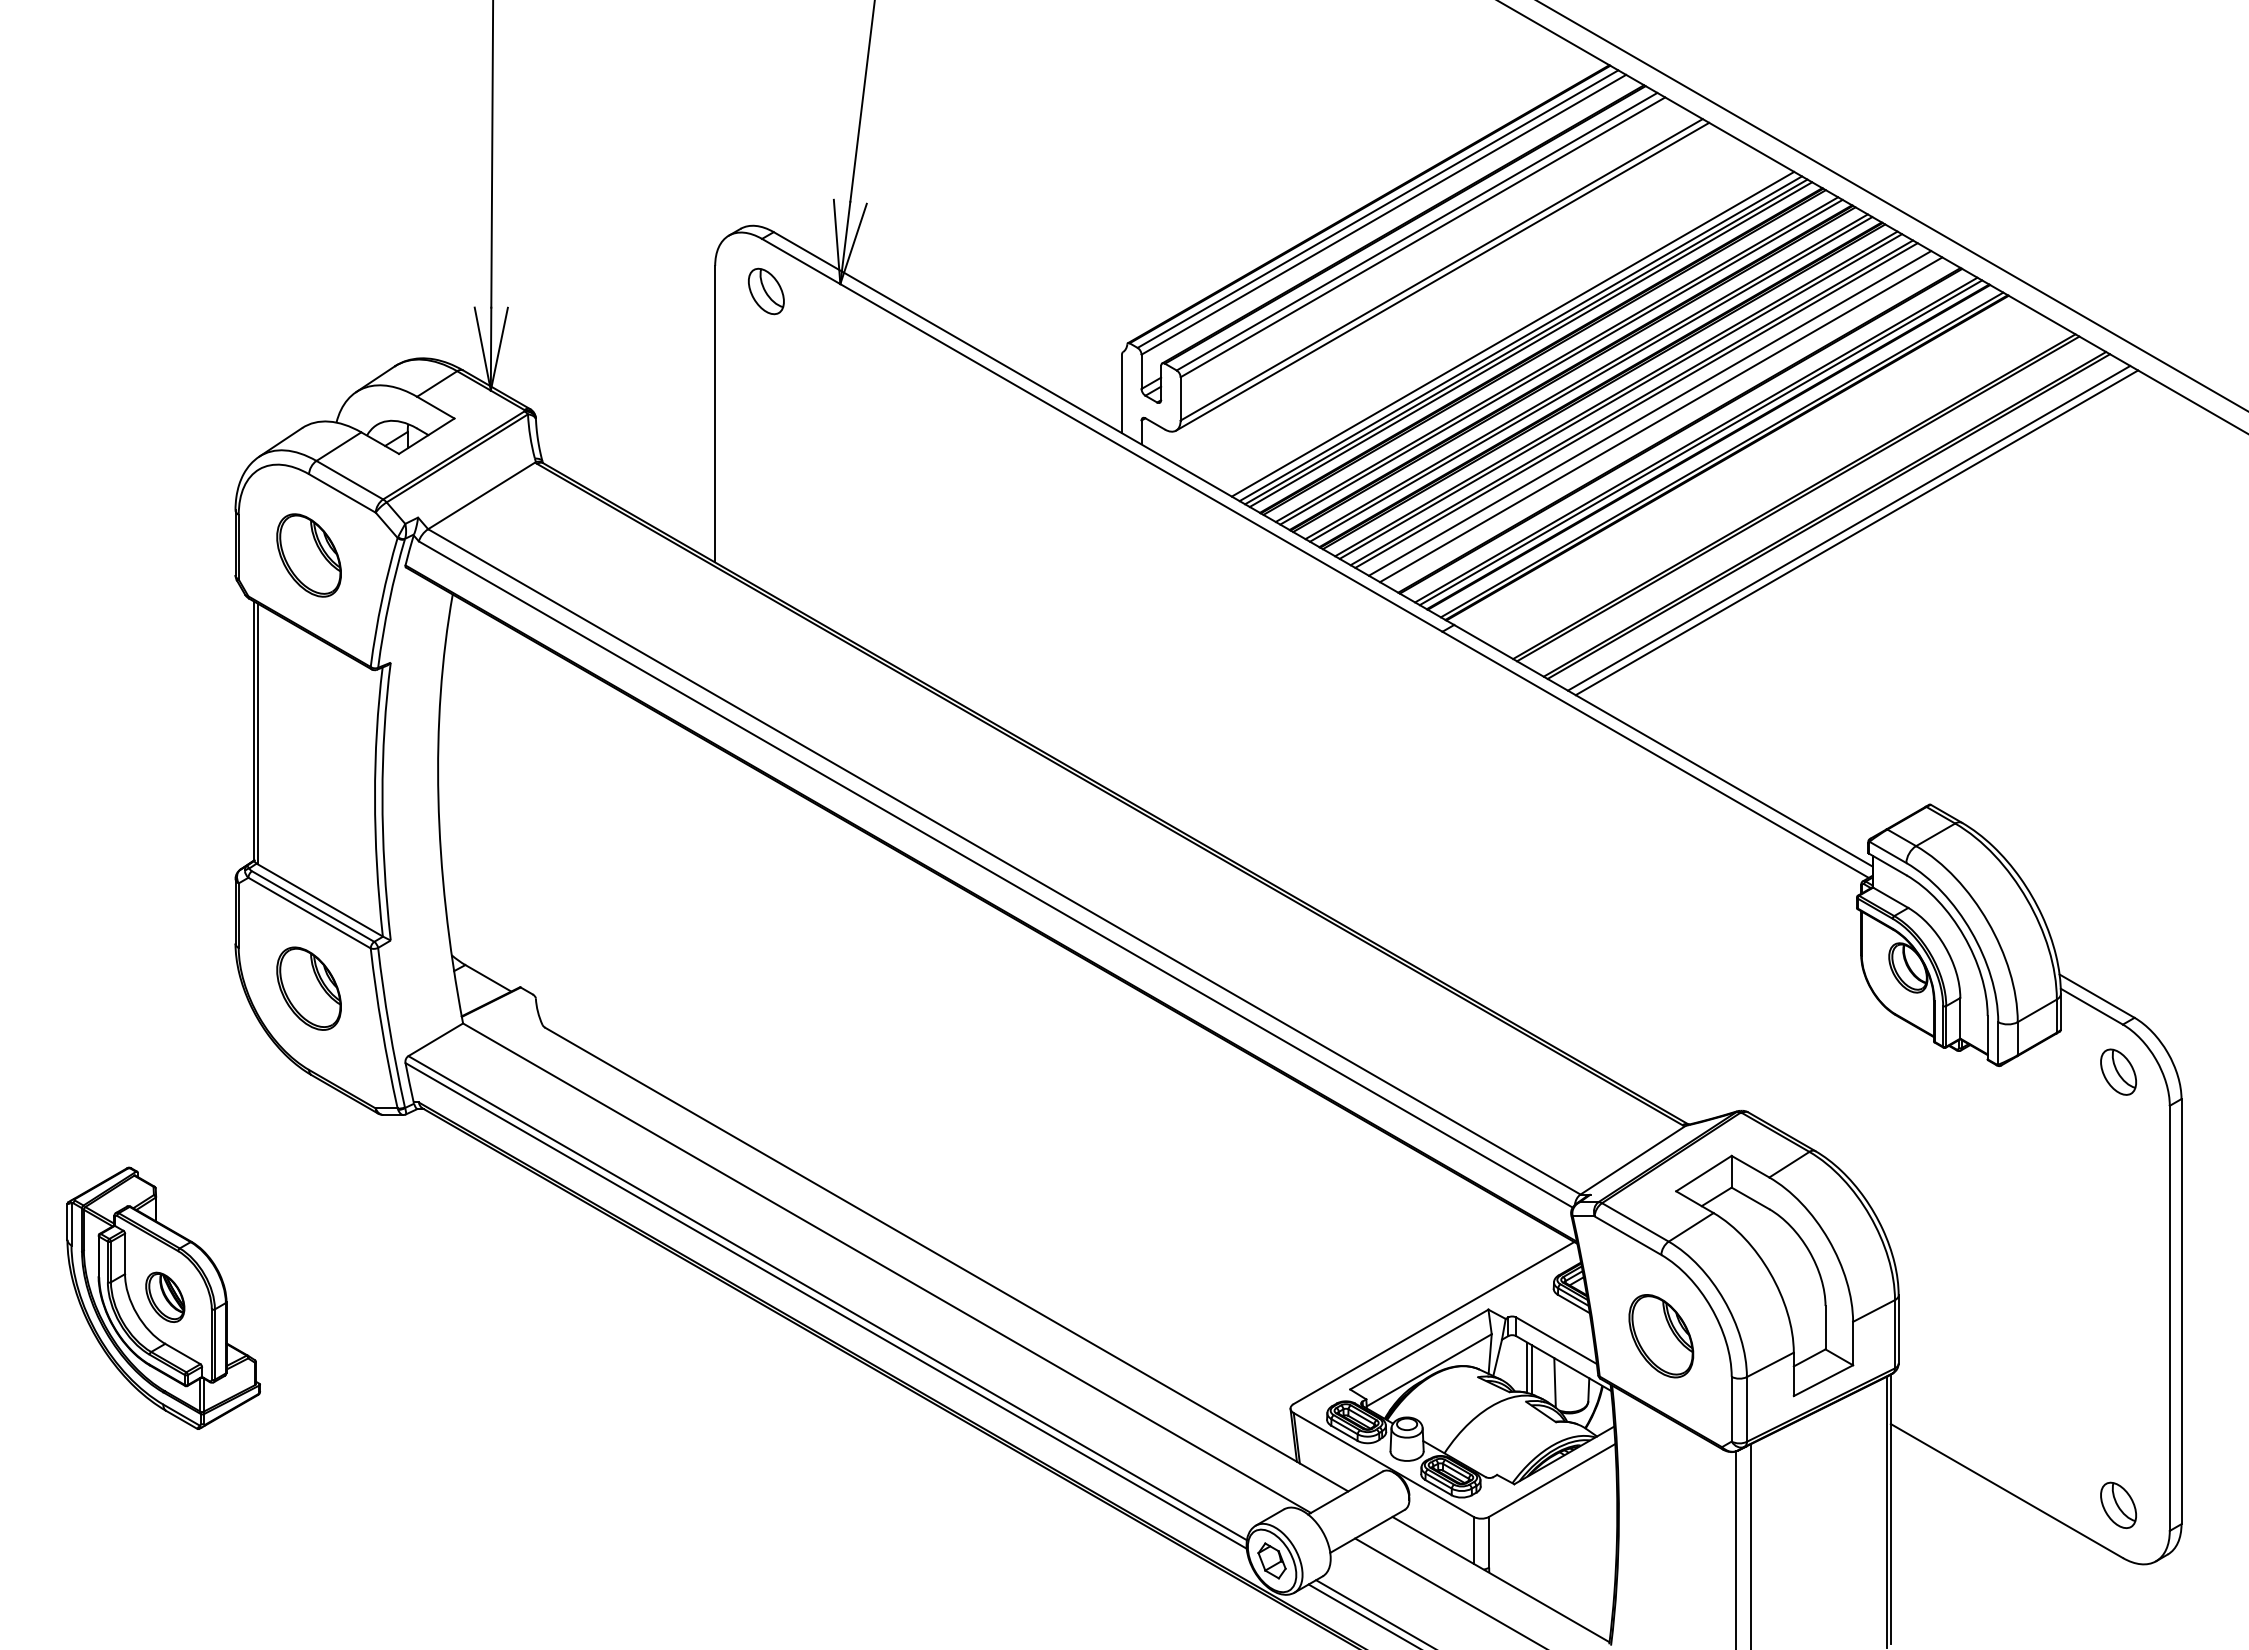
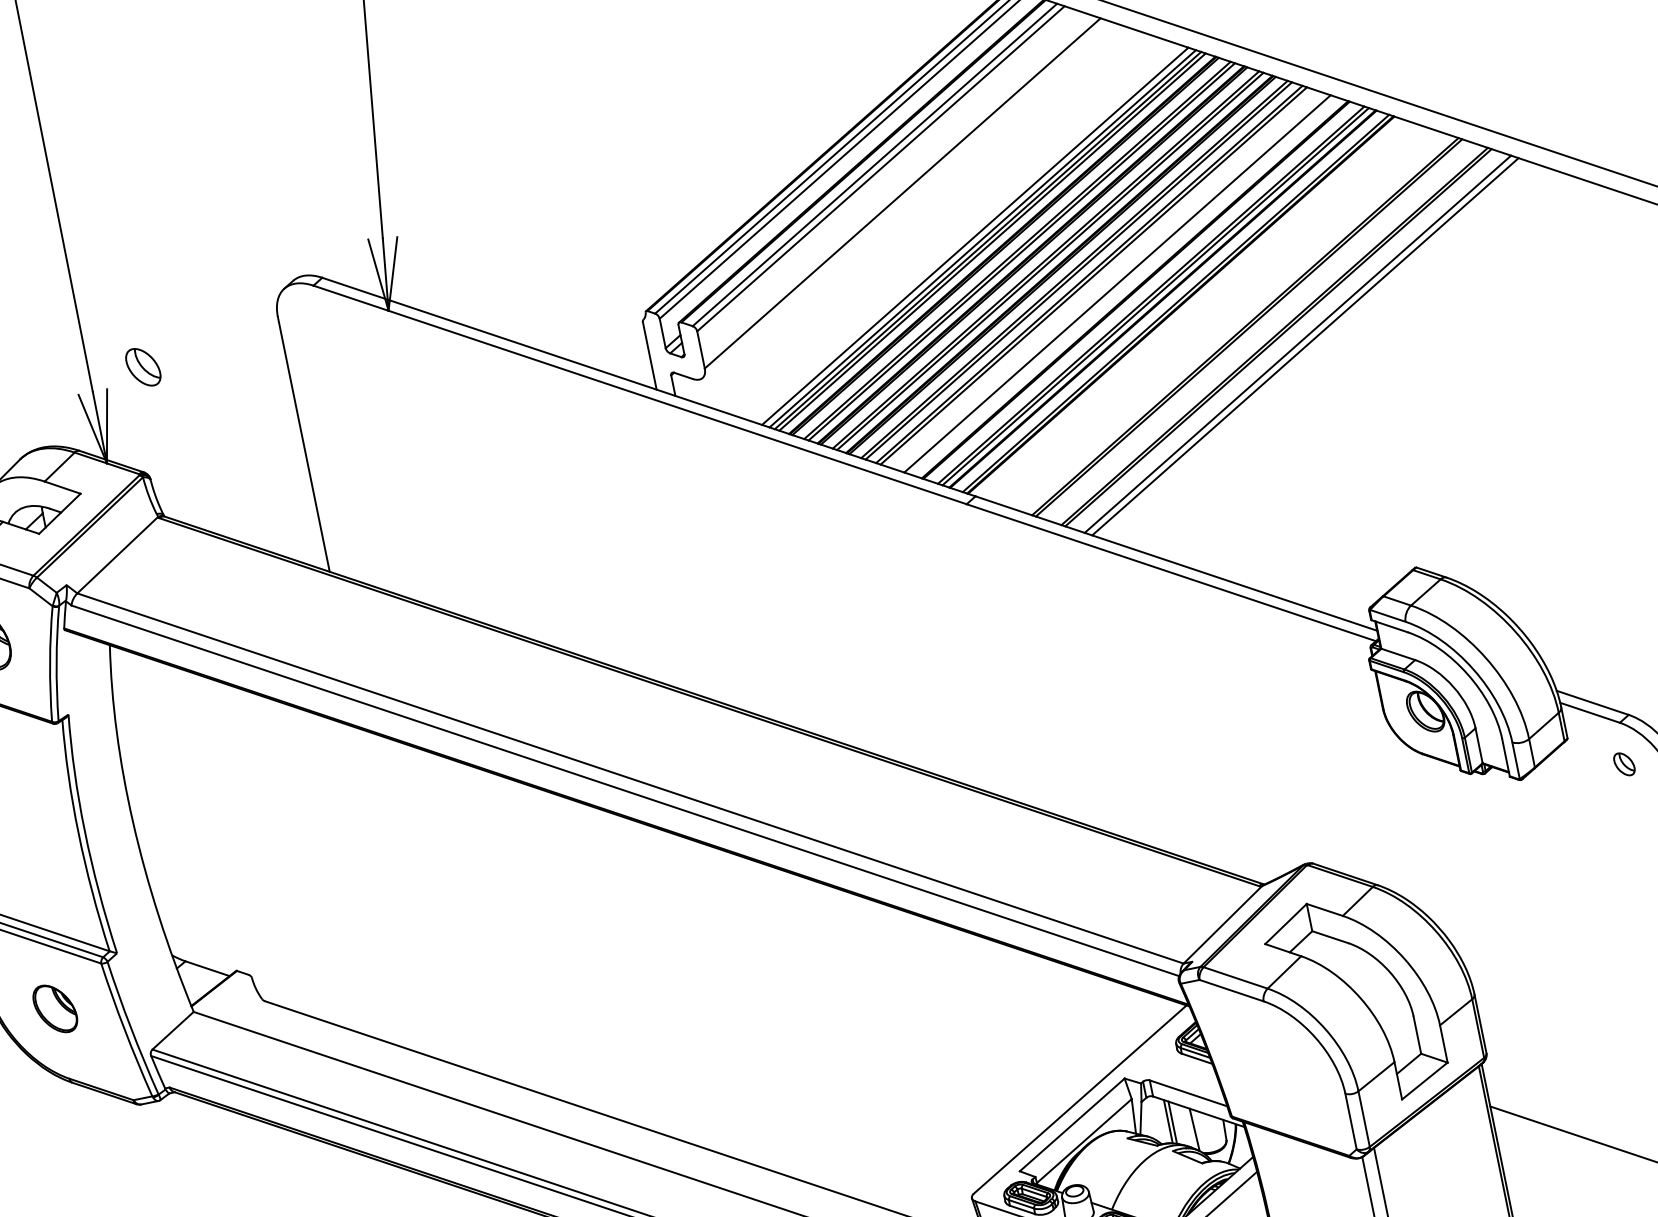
line: (1442, 276) -> (904, 199), removed
part: (766, 291) -> (143, 367), moved
line: (1649, 413) -> (1106, 280), removed
part: (308, 988) -> (54, 1008), size x0.7
part: (2118, 1071) -> (1624, 763), size x0.6
part: (1661, 1336) -> (1277, 1071), removed

